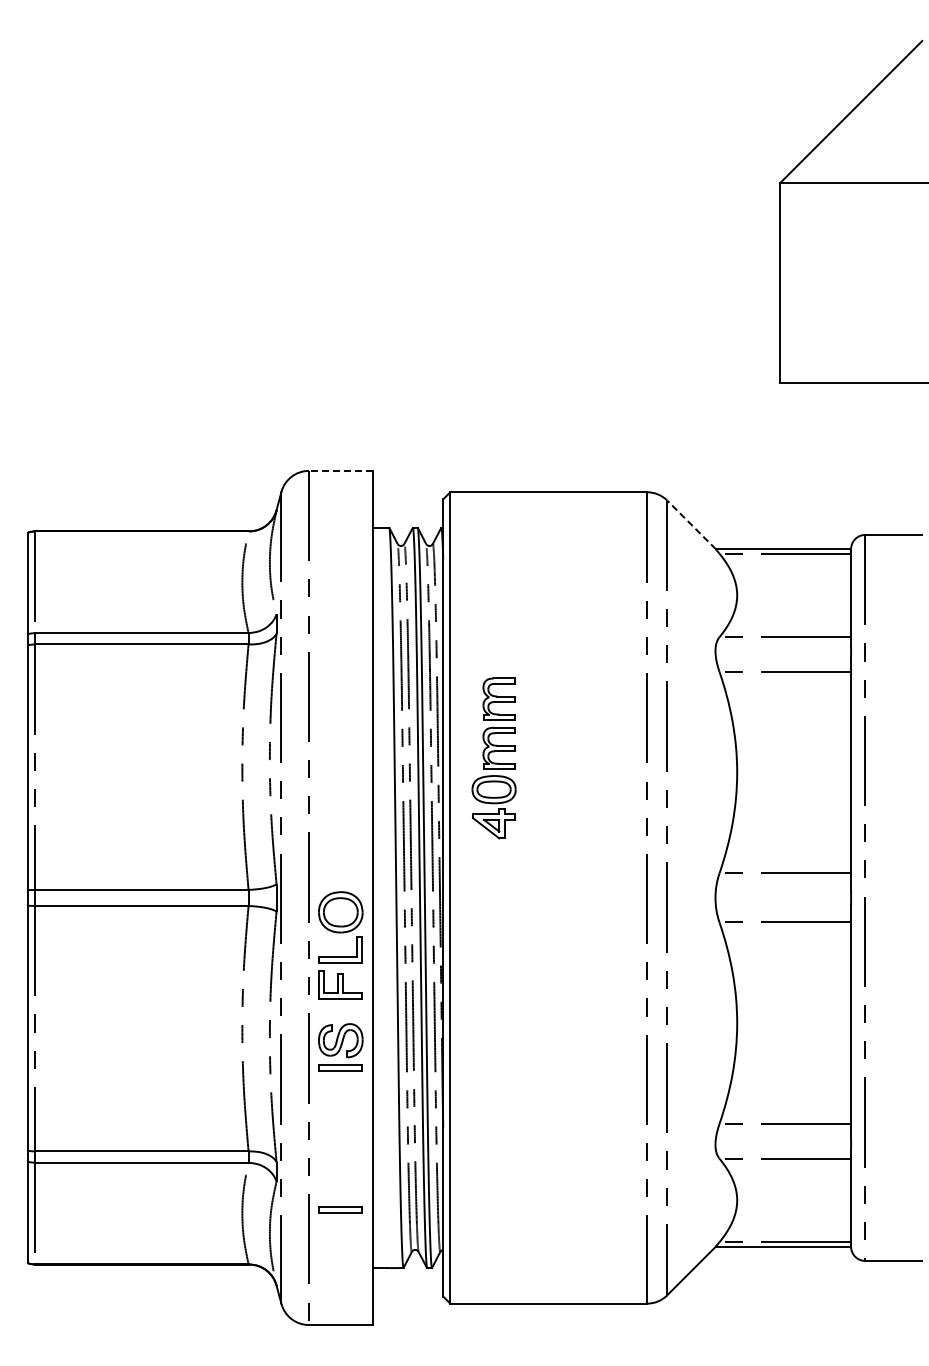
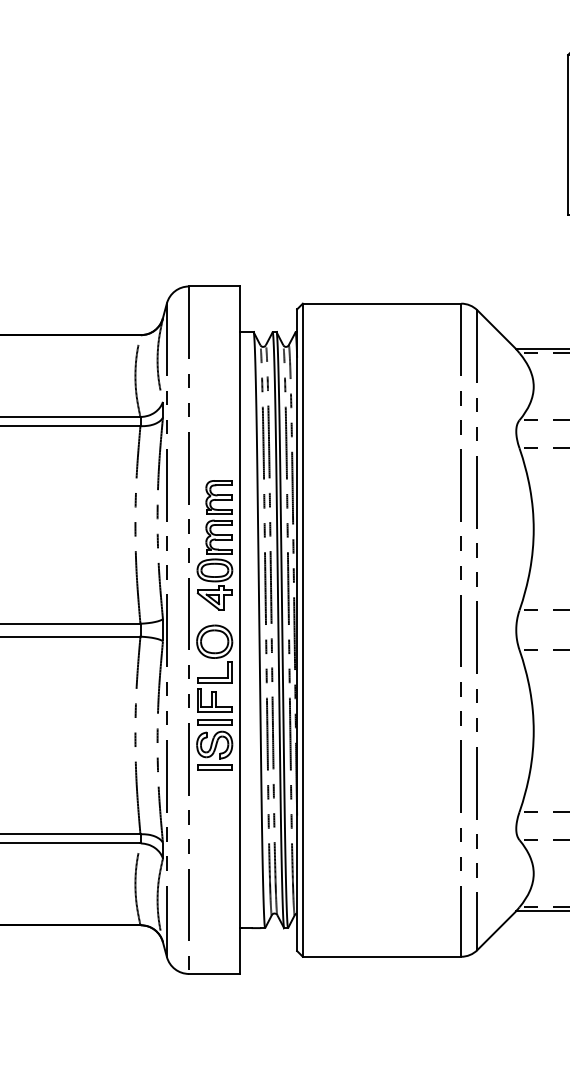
line: (340, 470) -> (214, 286), dashed -> solid
line: (691, 524) -> (496, 329), dashed -> solid
part: (493, 758) -> (214, 545), moved
part: (340, 1209) -> (214, 721), moved

